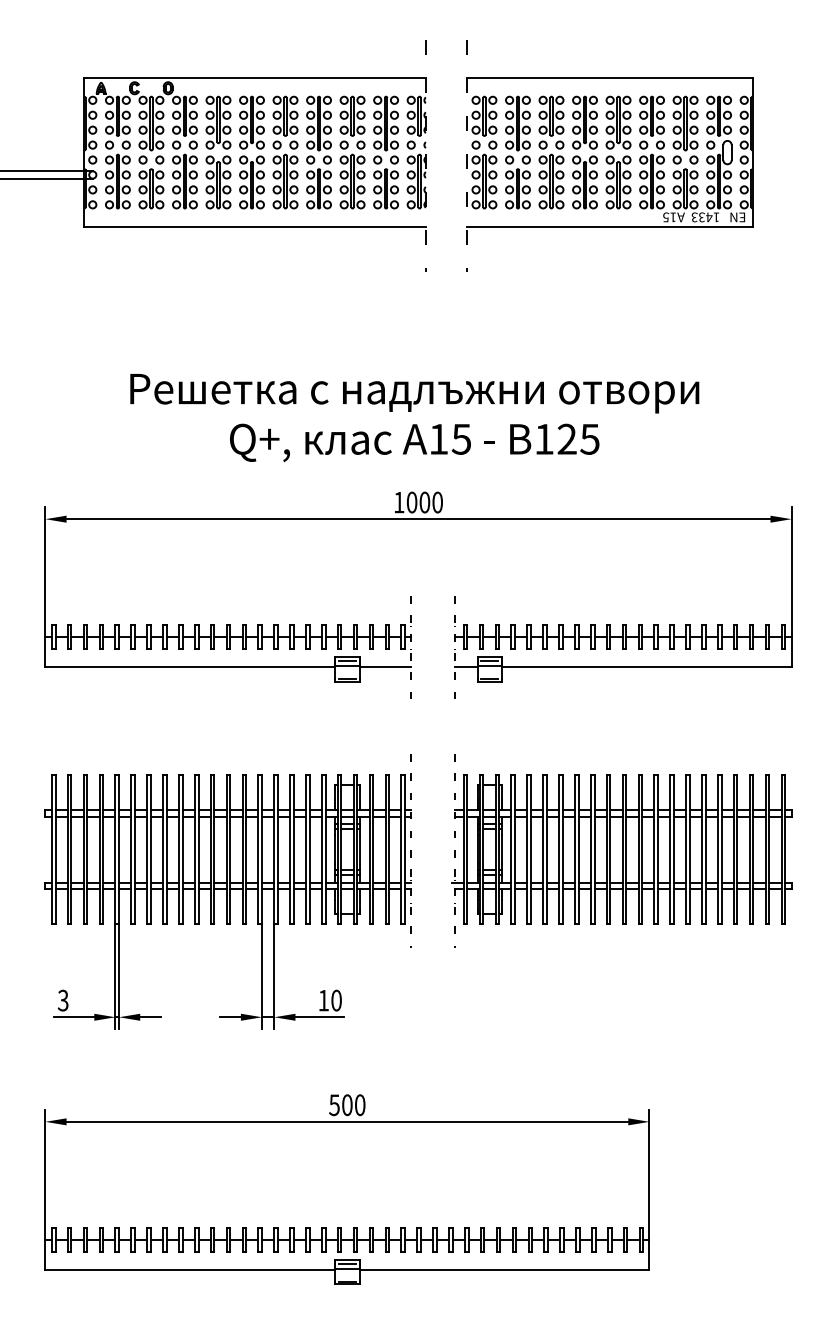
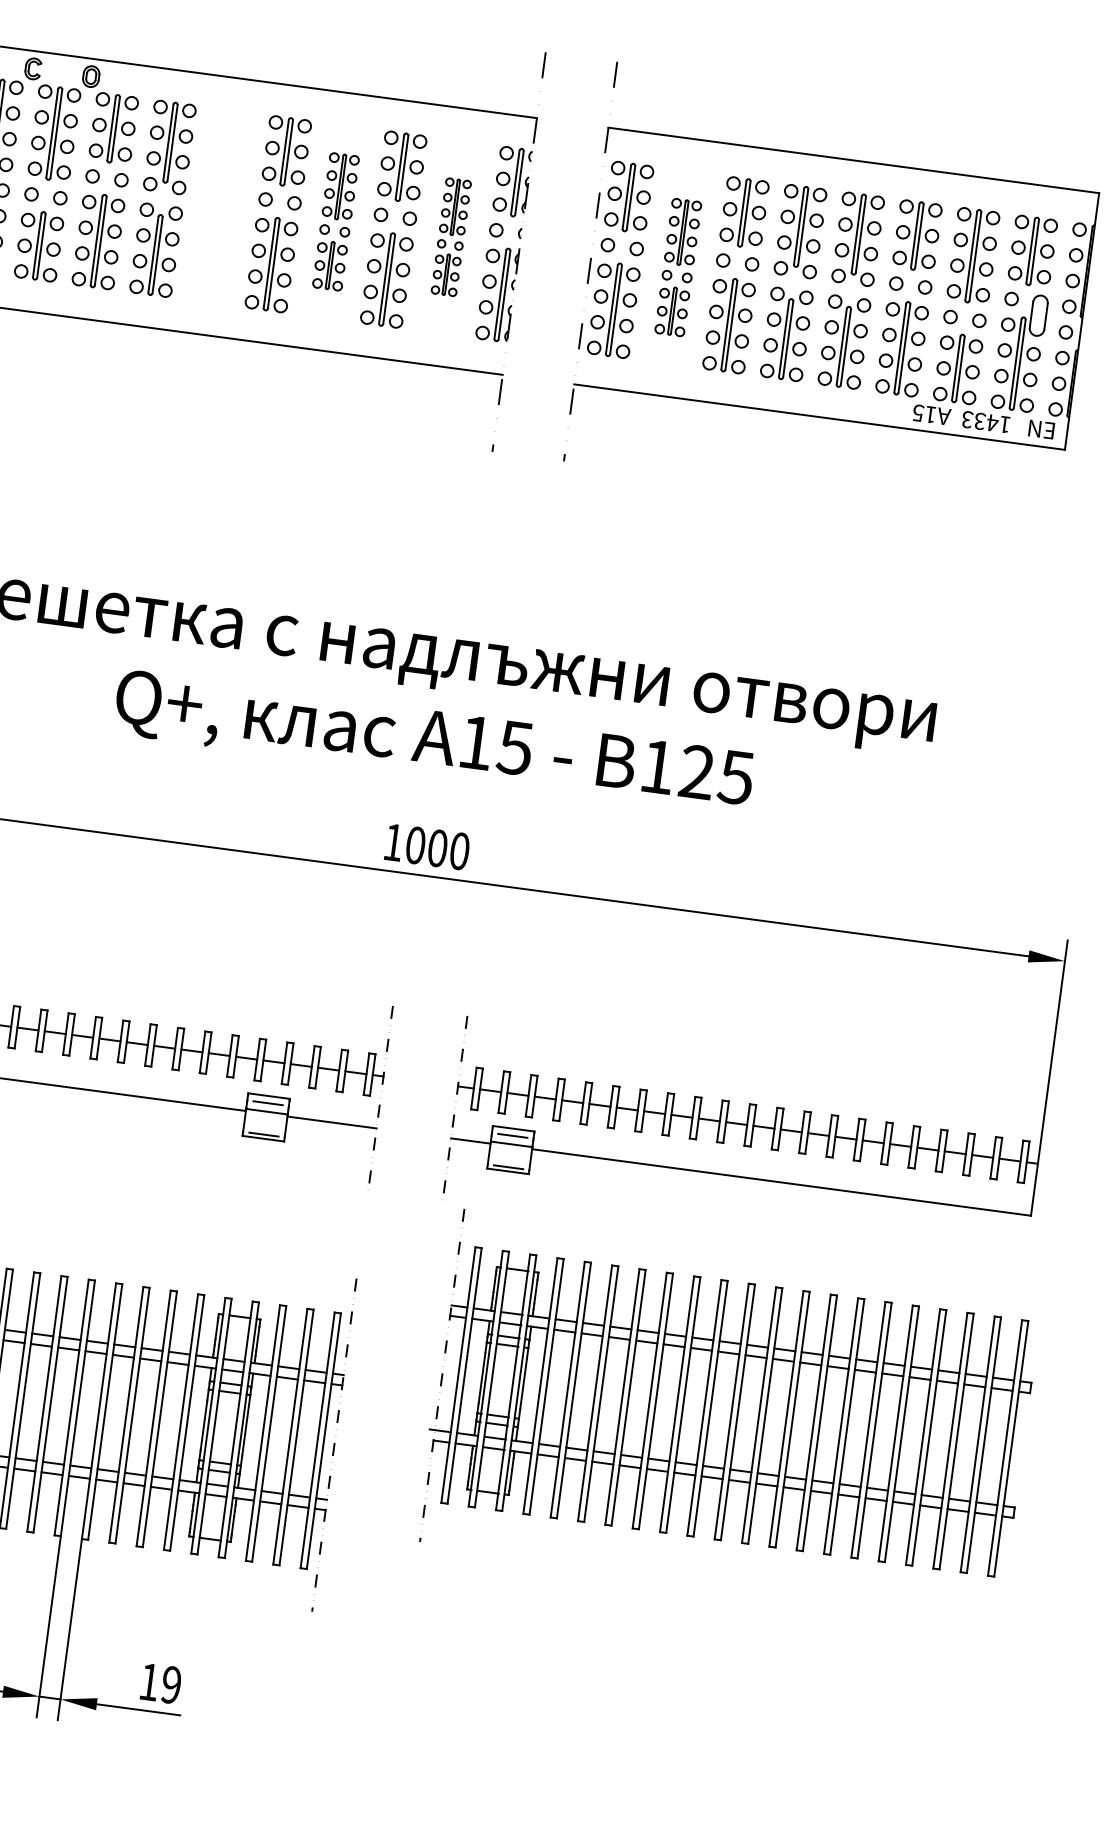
part: (247, 147) -> (214, 196), removed
part: (318, 152) -> (335, 221), size x0.7
part: (385, 152) -> (450, 237), size x0.6
part: (517, 152) -> (677, 267), size x0.7
part: (621, 850) -> (729, 1412), moved
text: (336, 1000) -> (171, 1684), 10 -> 19

